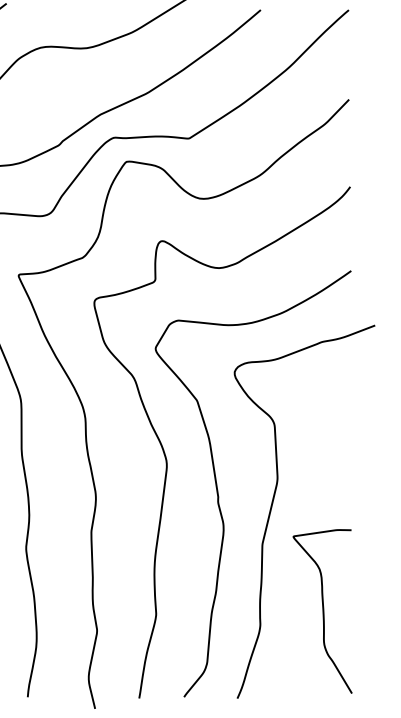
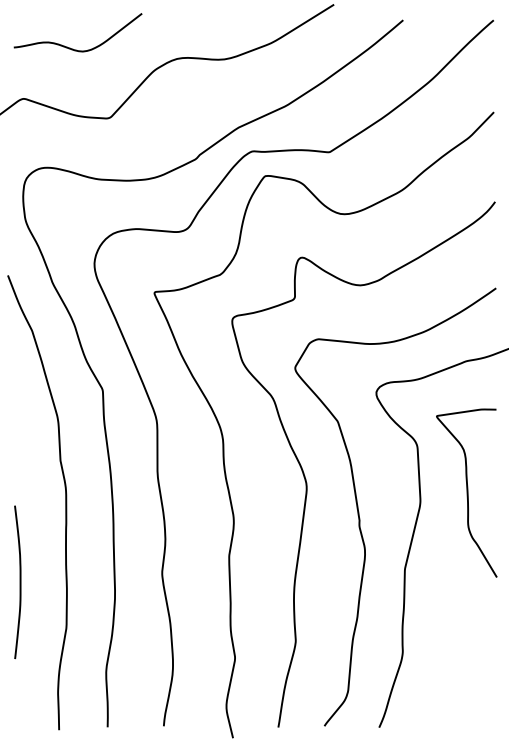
curve: (322, 610) -> (466, 492), moved

